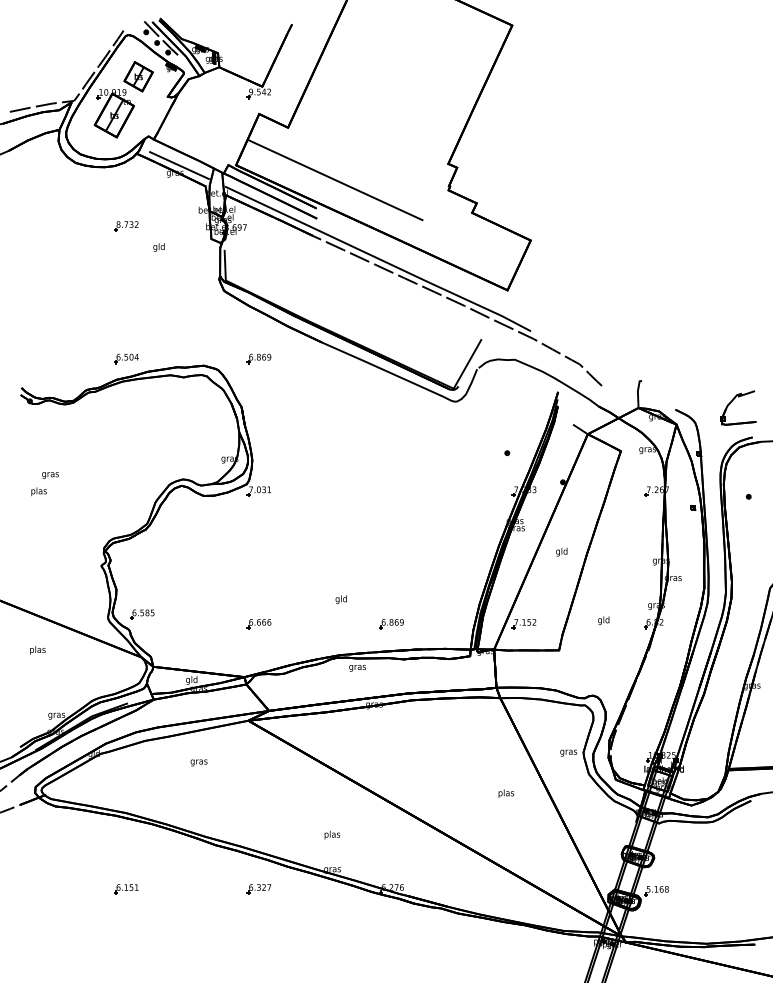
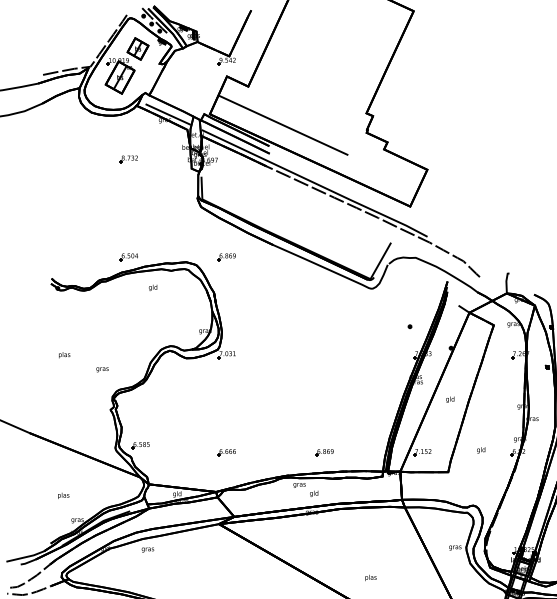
text: (158, 247) -> (152, 287), moved
text: (50, 475) -> (102, 369), moved
text: (340, 599) -> (313, 493), moved
text: (37, 650) -> (63, 495), moved
text: (198, 762) -> (147, 549), moved
text: (506, 793) -> (371, 577), moved

